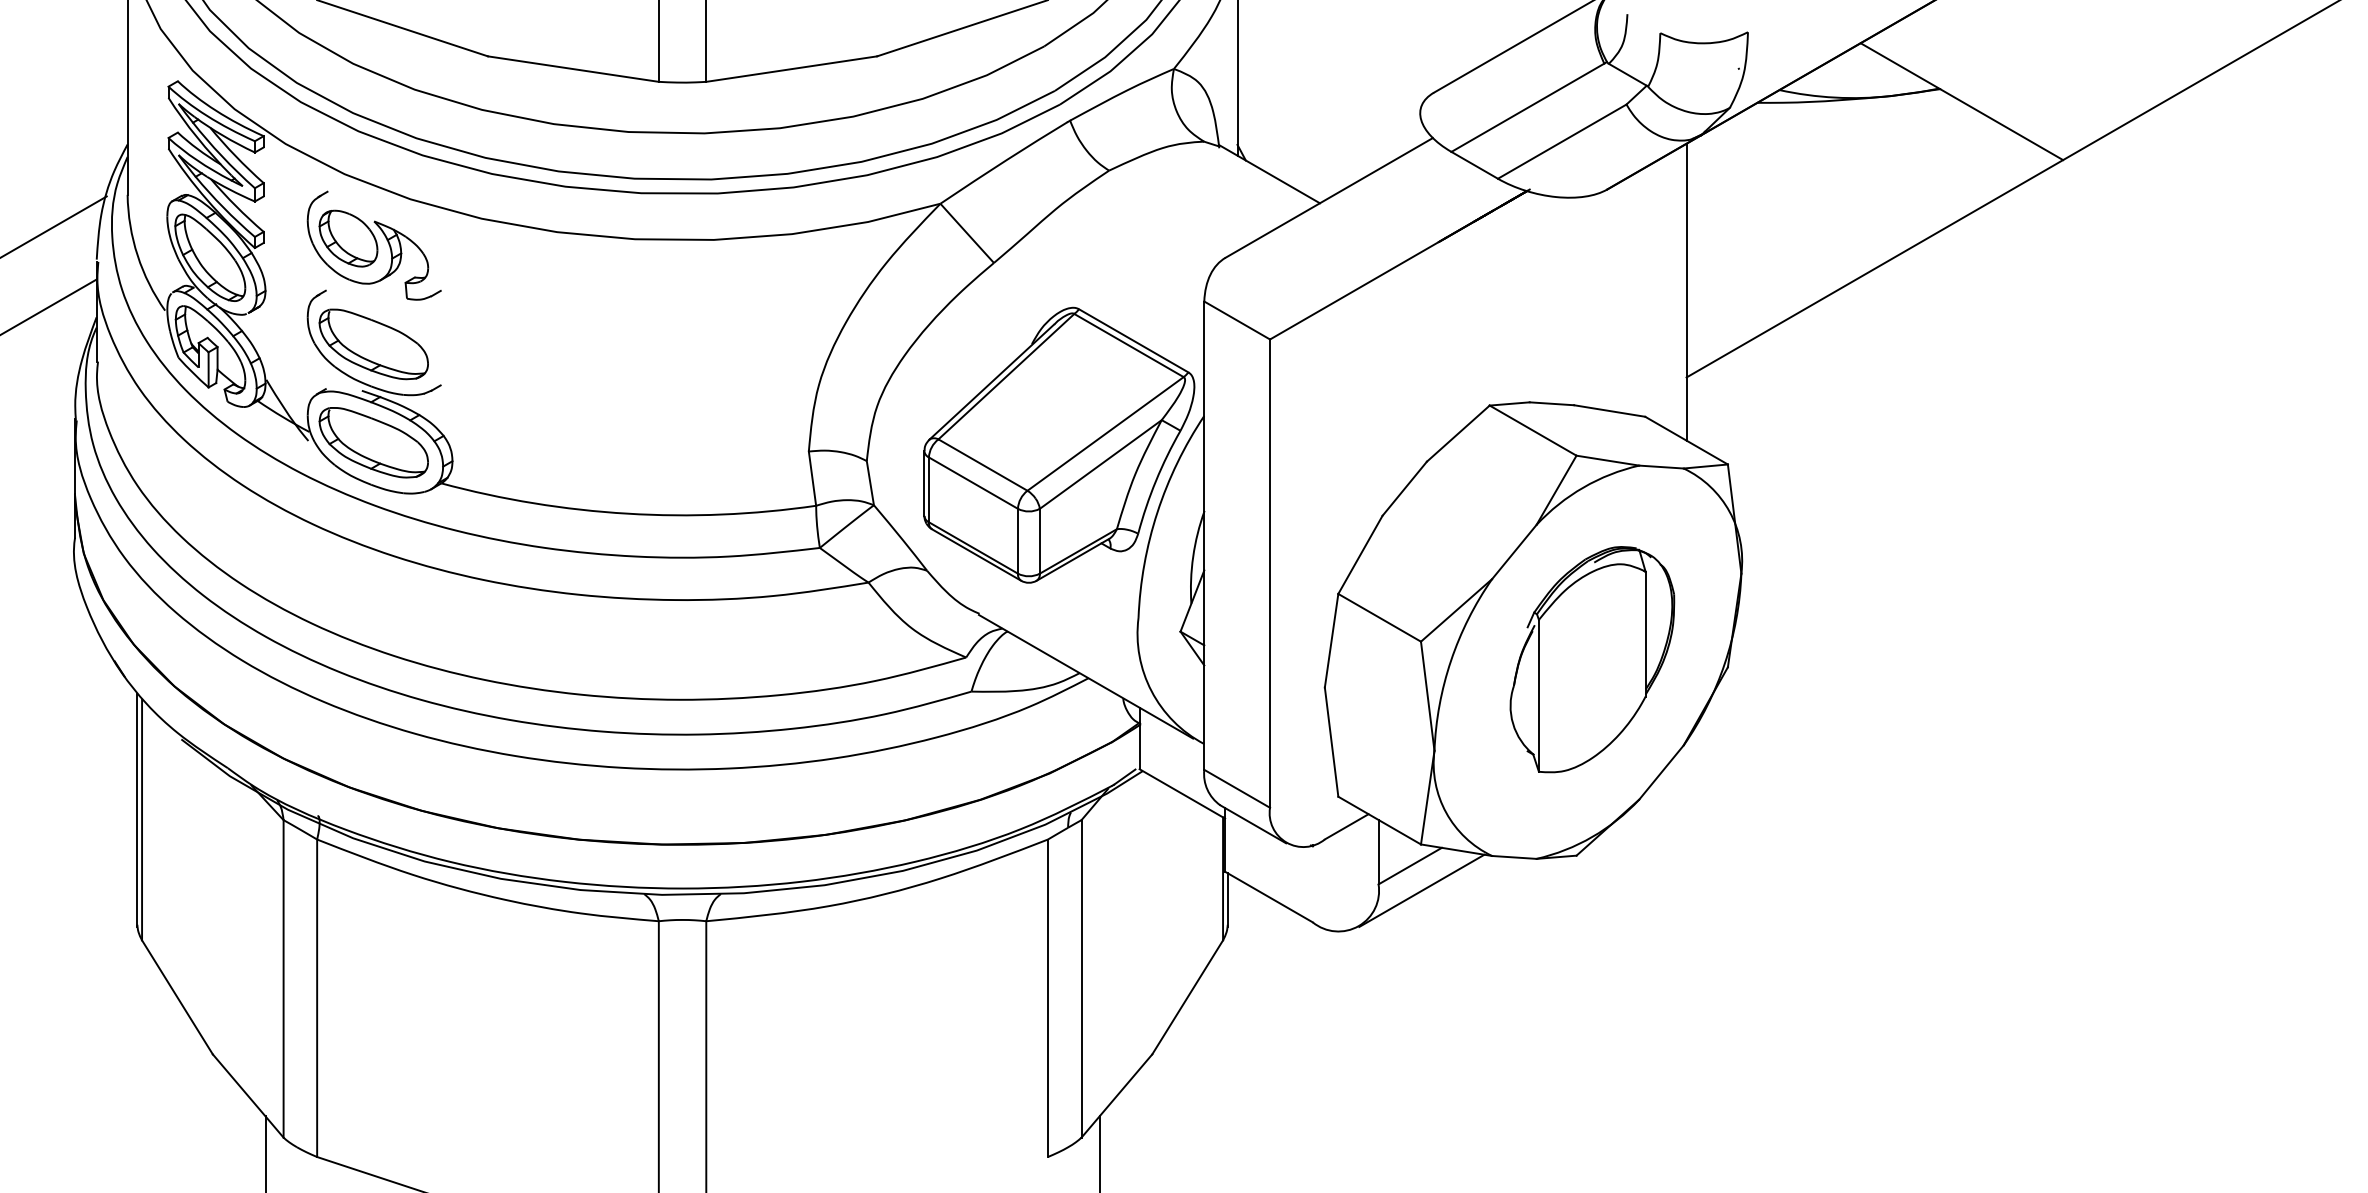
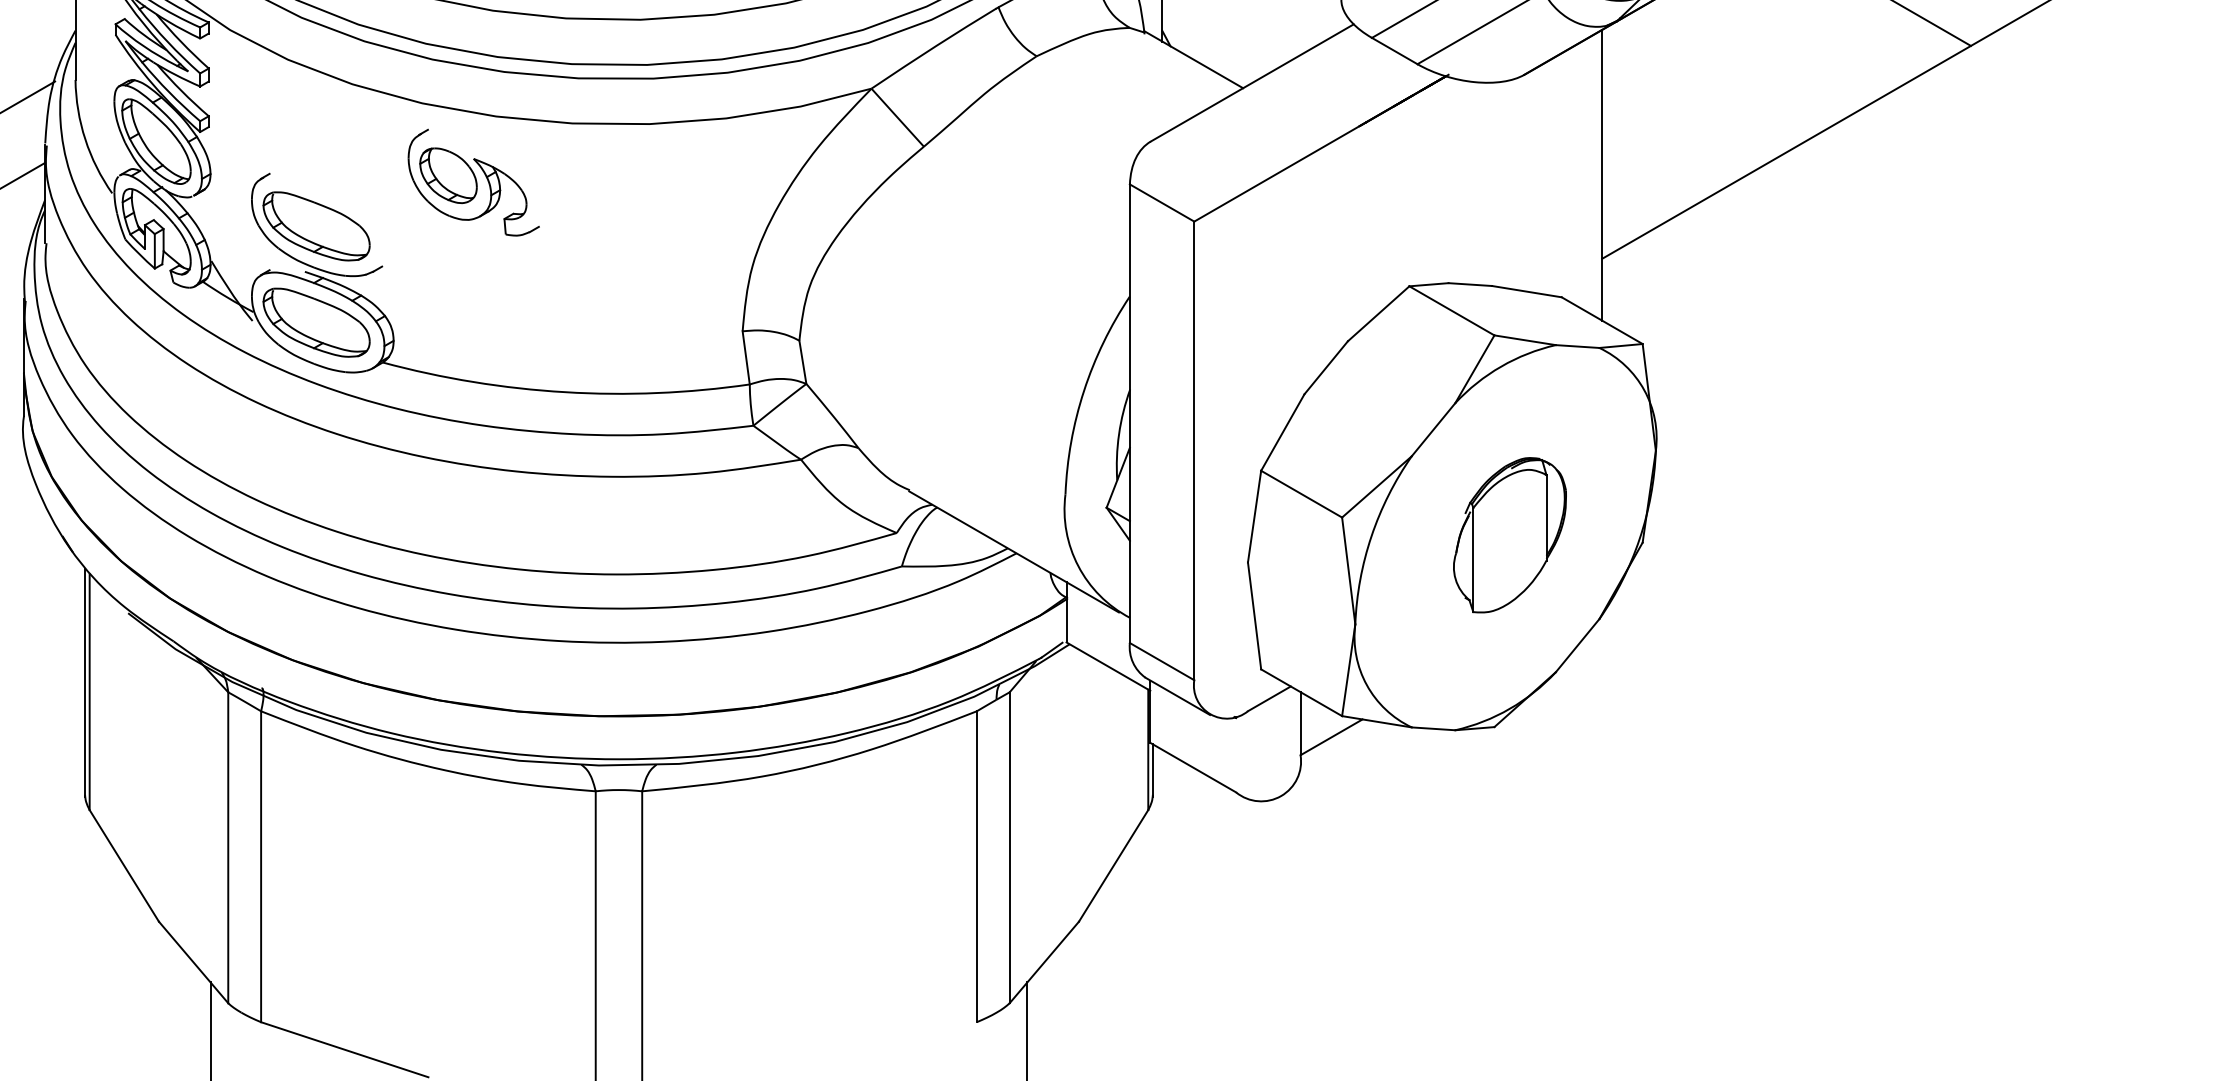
part: (373, 245) -> (472, 182), moved
part: (1059, 444) -> (988, 324), removed
part: (1592, 659) -> (1510, 534), size x0.7
line: (1421, 890) -> (1342, 761), removed

